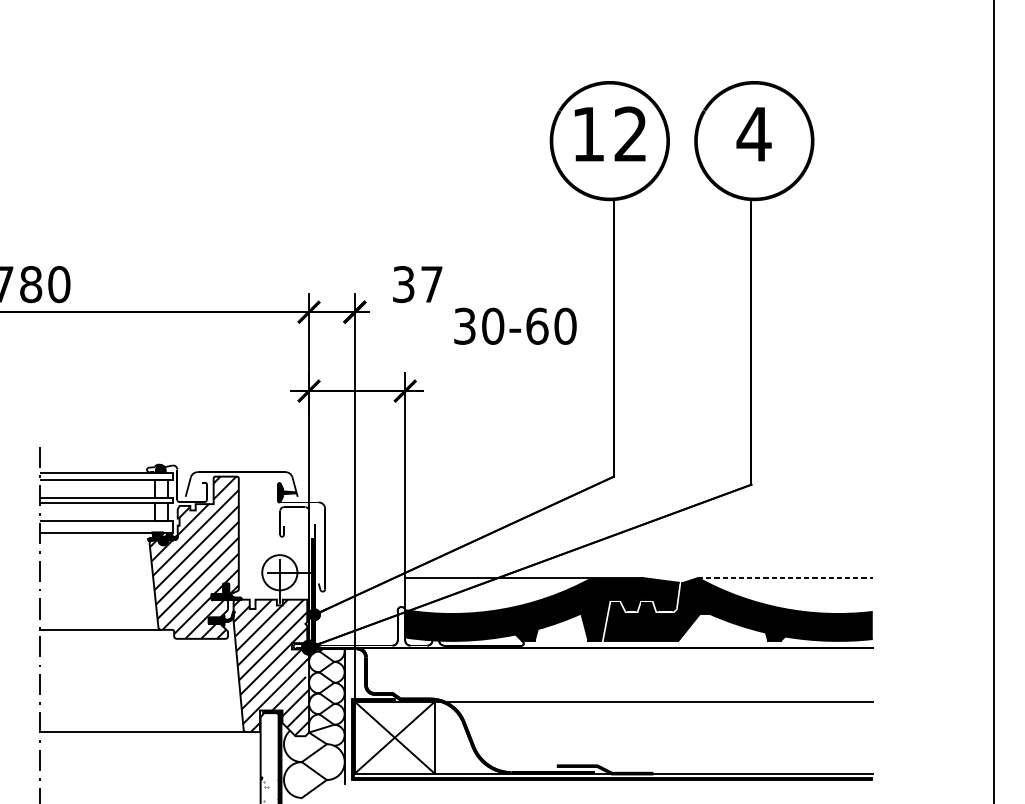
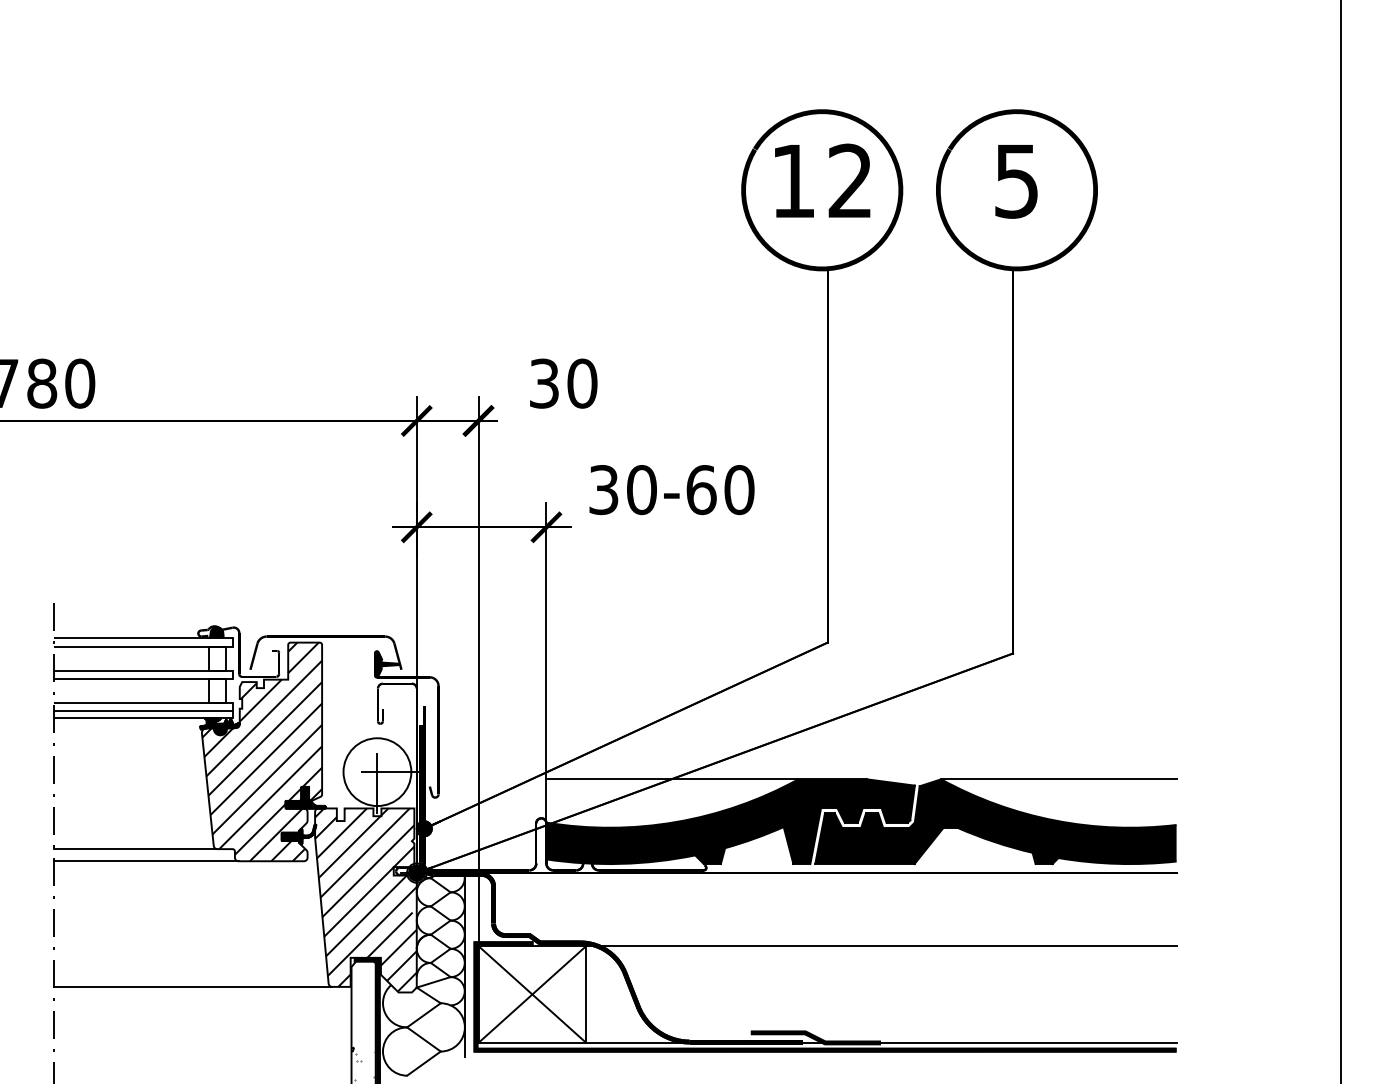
text: (753, 134) -> (1016, 181), 4 -> 5
text: (432, 284) -> (582, 383), 37 -> 30
text: (515, 326) -> (671, 490), moved
line: (105, 527) -> (142, 710), added
circle: (279, 573) -> (377, 772), size x1.43
line: (785, 578) -> (1058, 779), dashed -> solid
line: (107, 639) -> (145, 861), added

